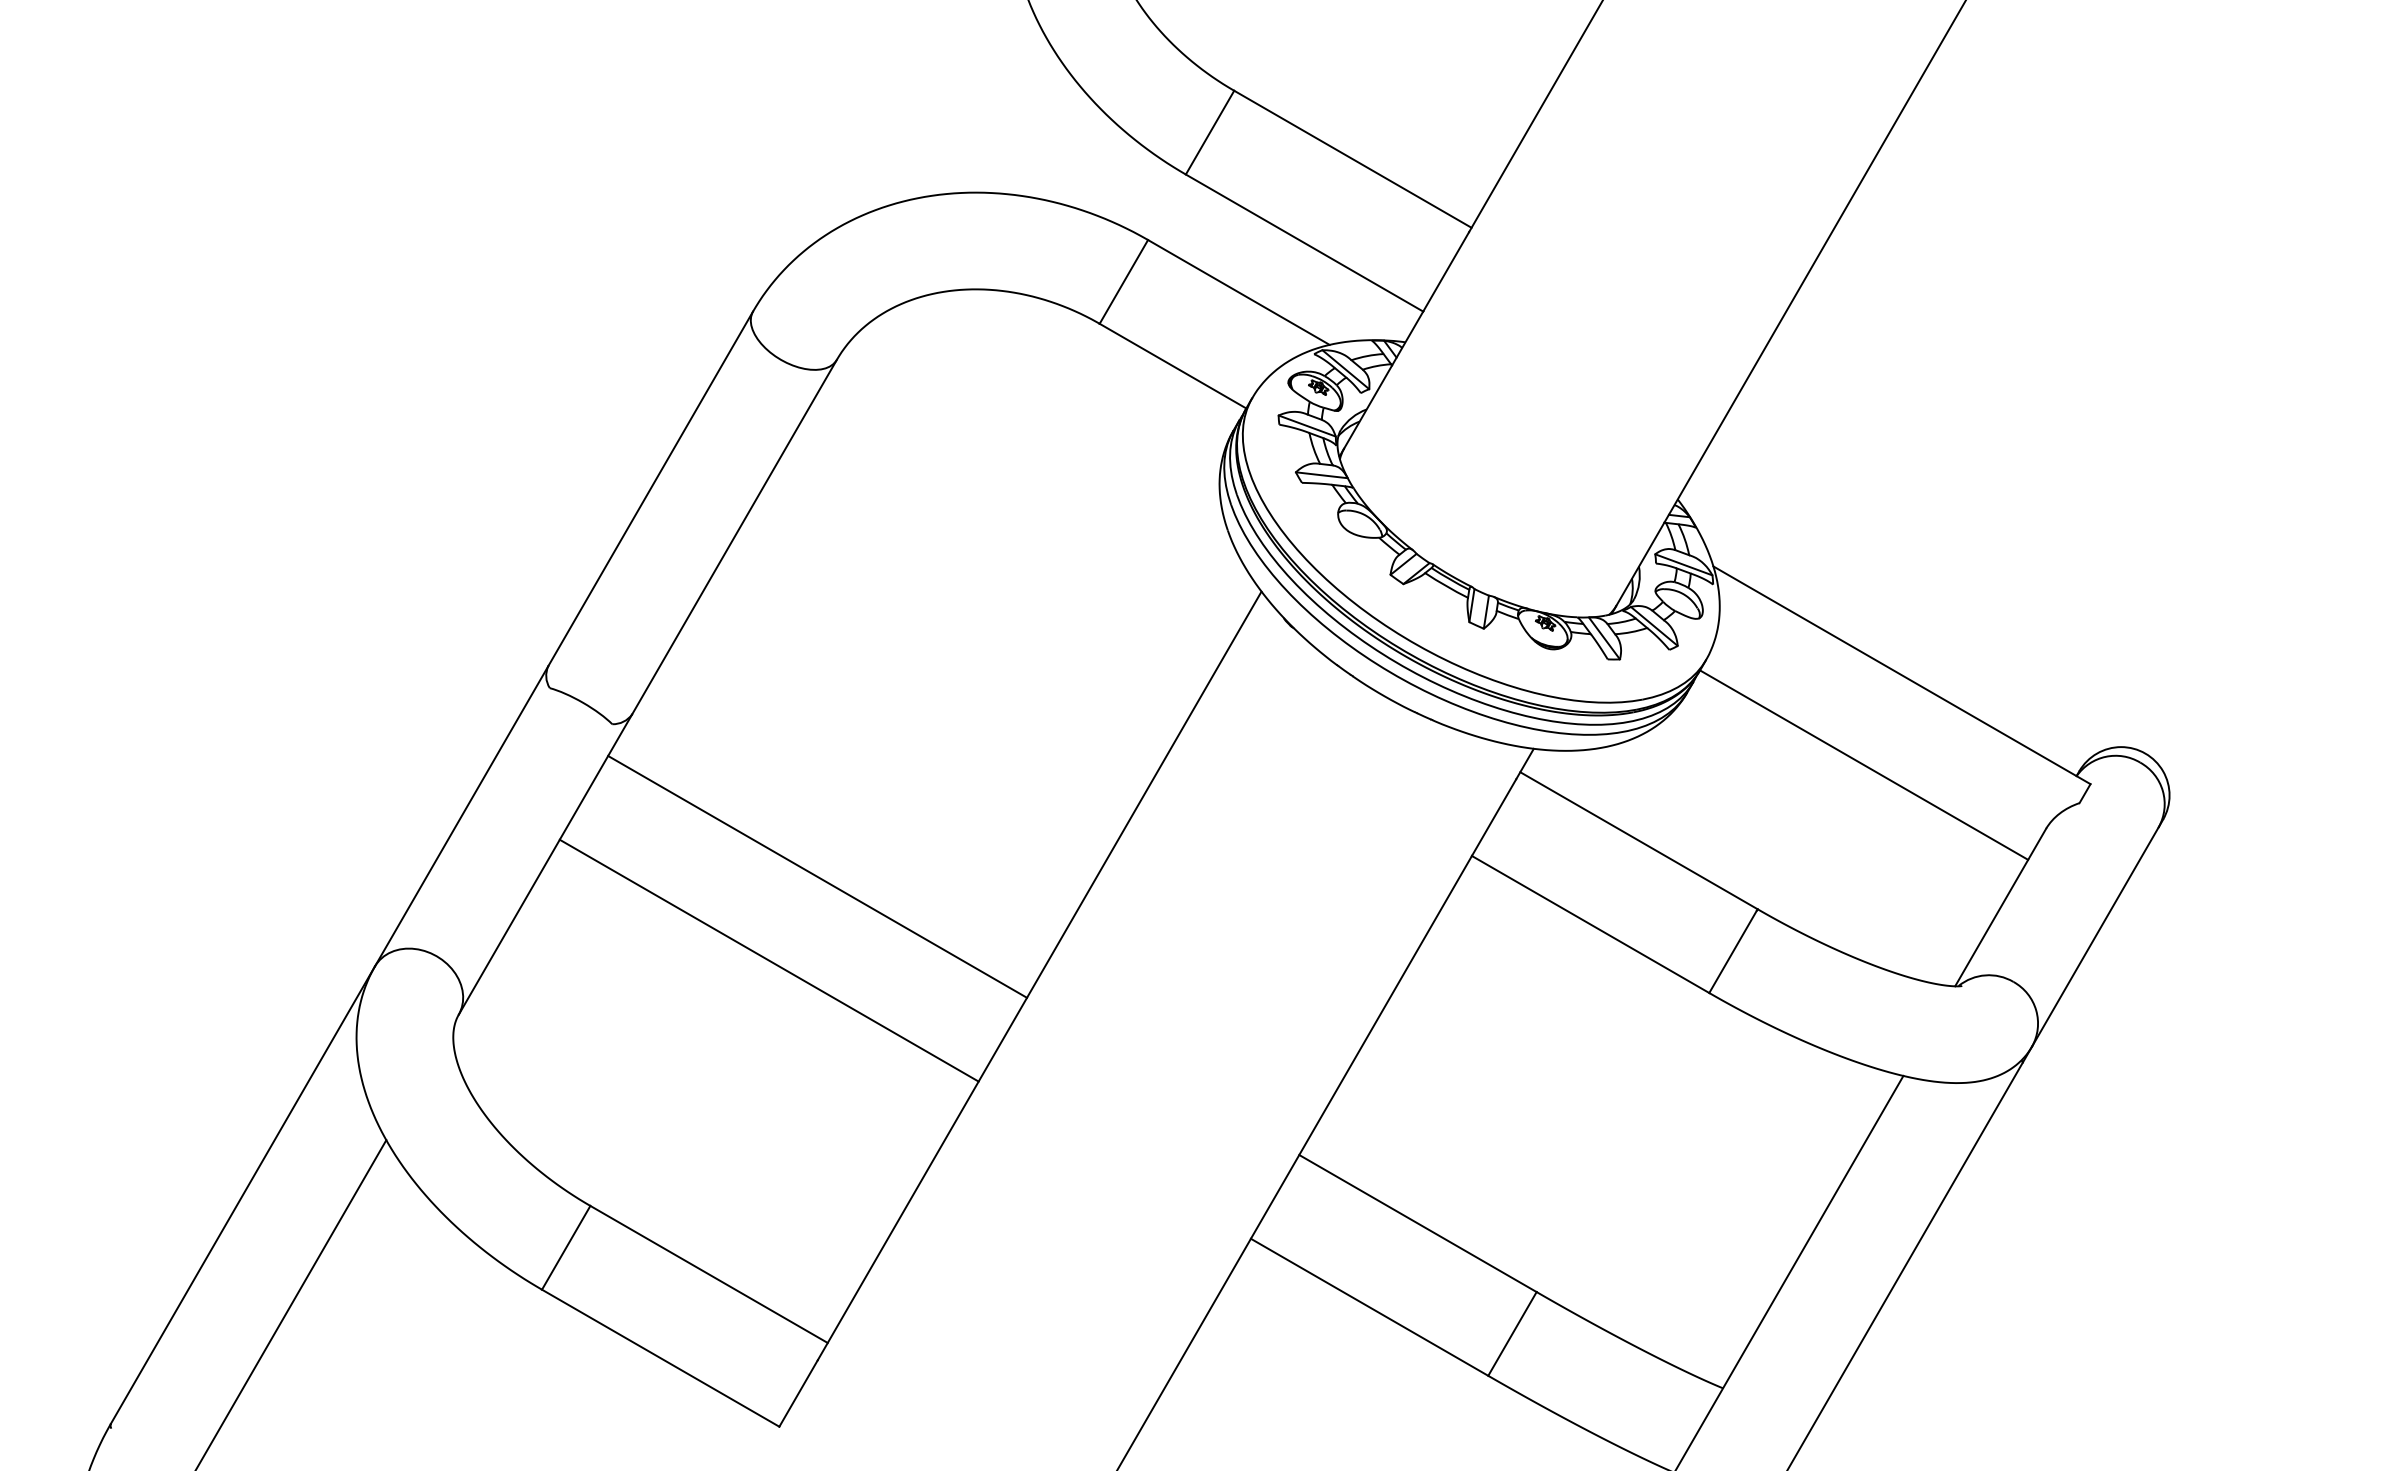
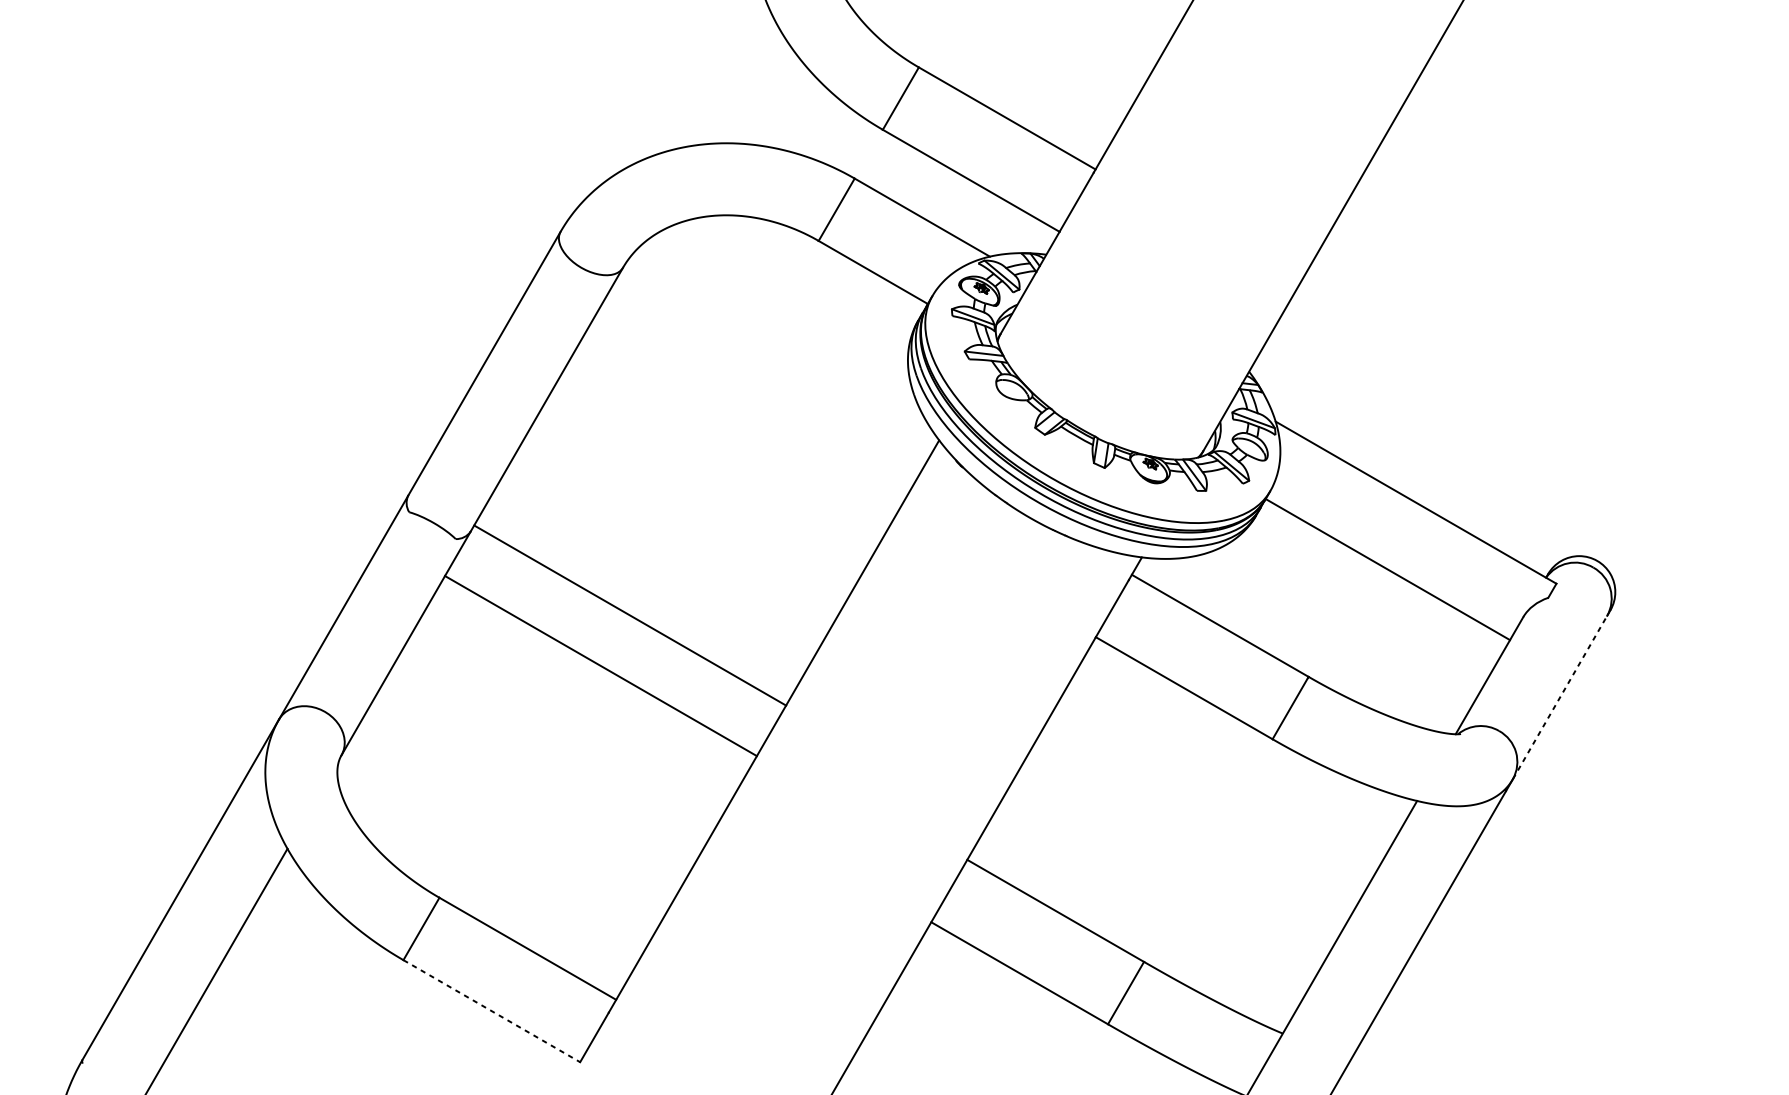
line: (817, 876) -> (630, 615), moved
line: (2095, 936) -> (1560, 697), solid -> dashed
line: (768, 960) -> (600, 665), moved
line: (661, 1358) -> (492, 1011), solid -> dashed

